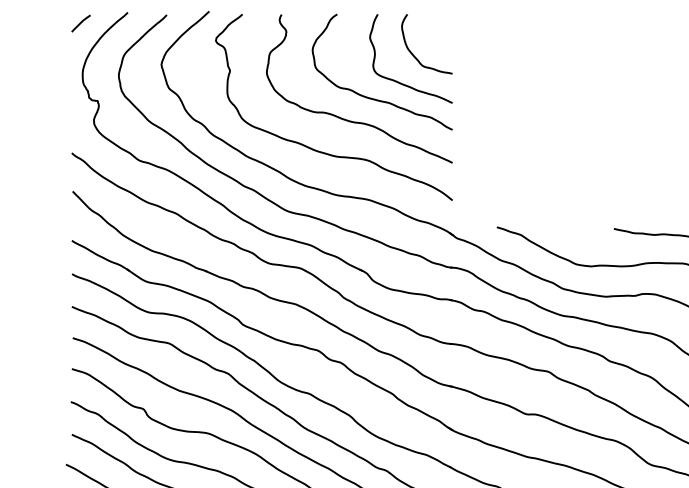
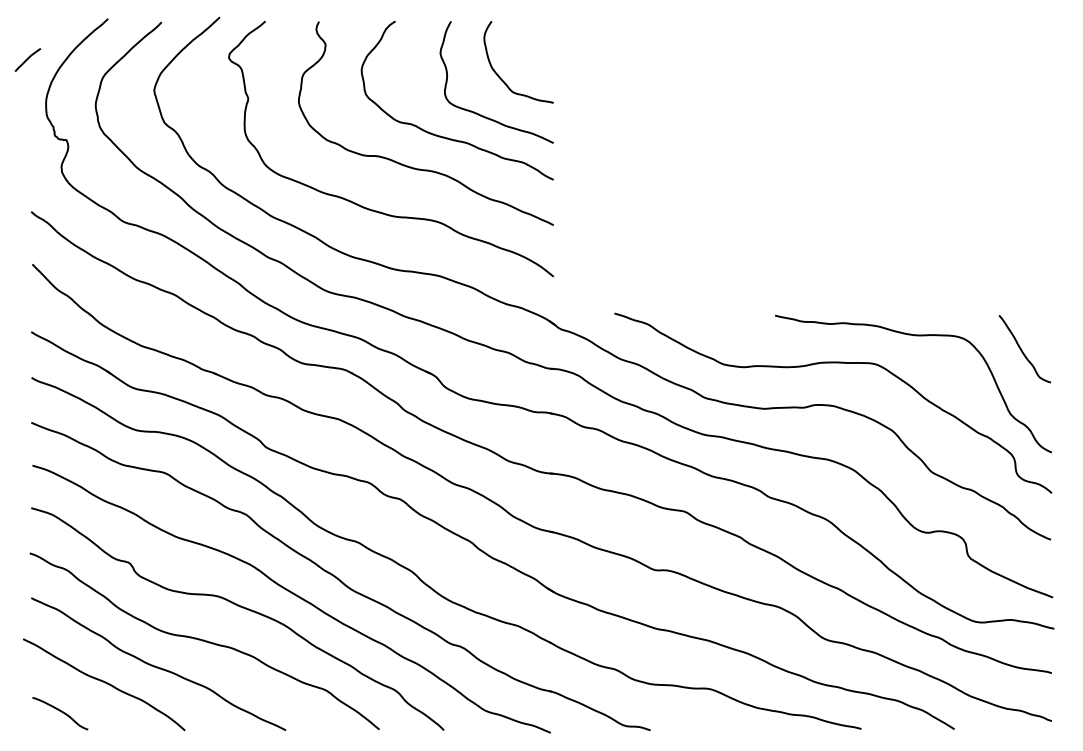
curve: (80, 23) -> (27, 59), moved

